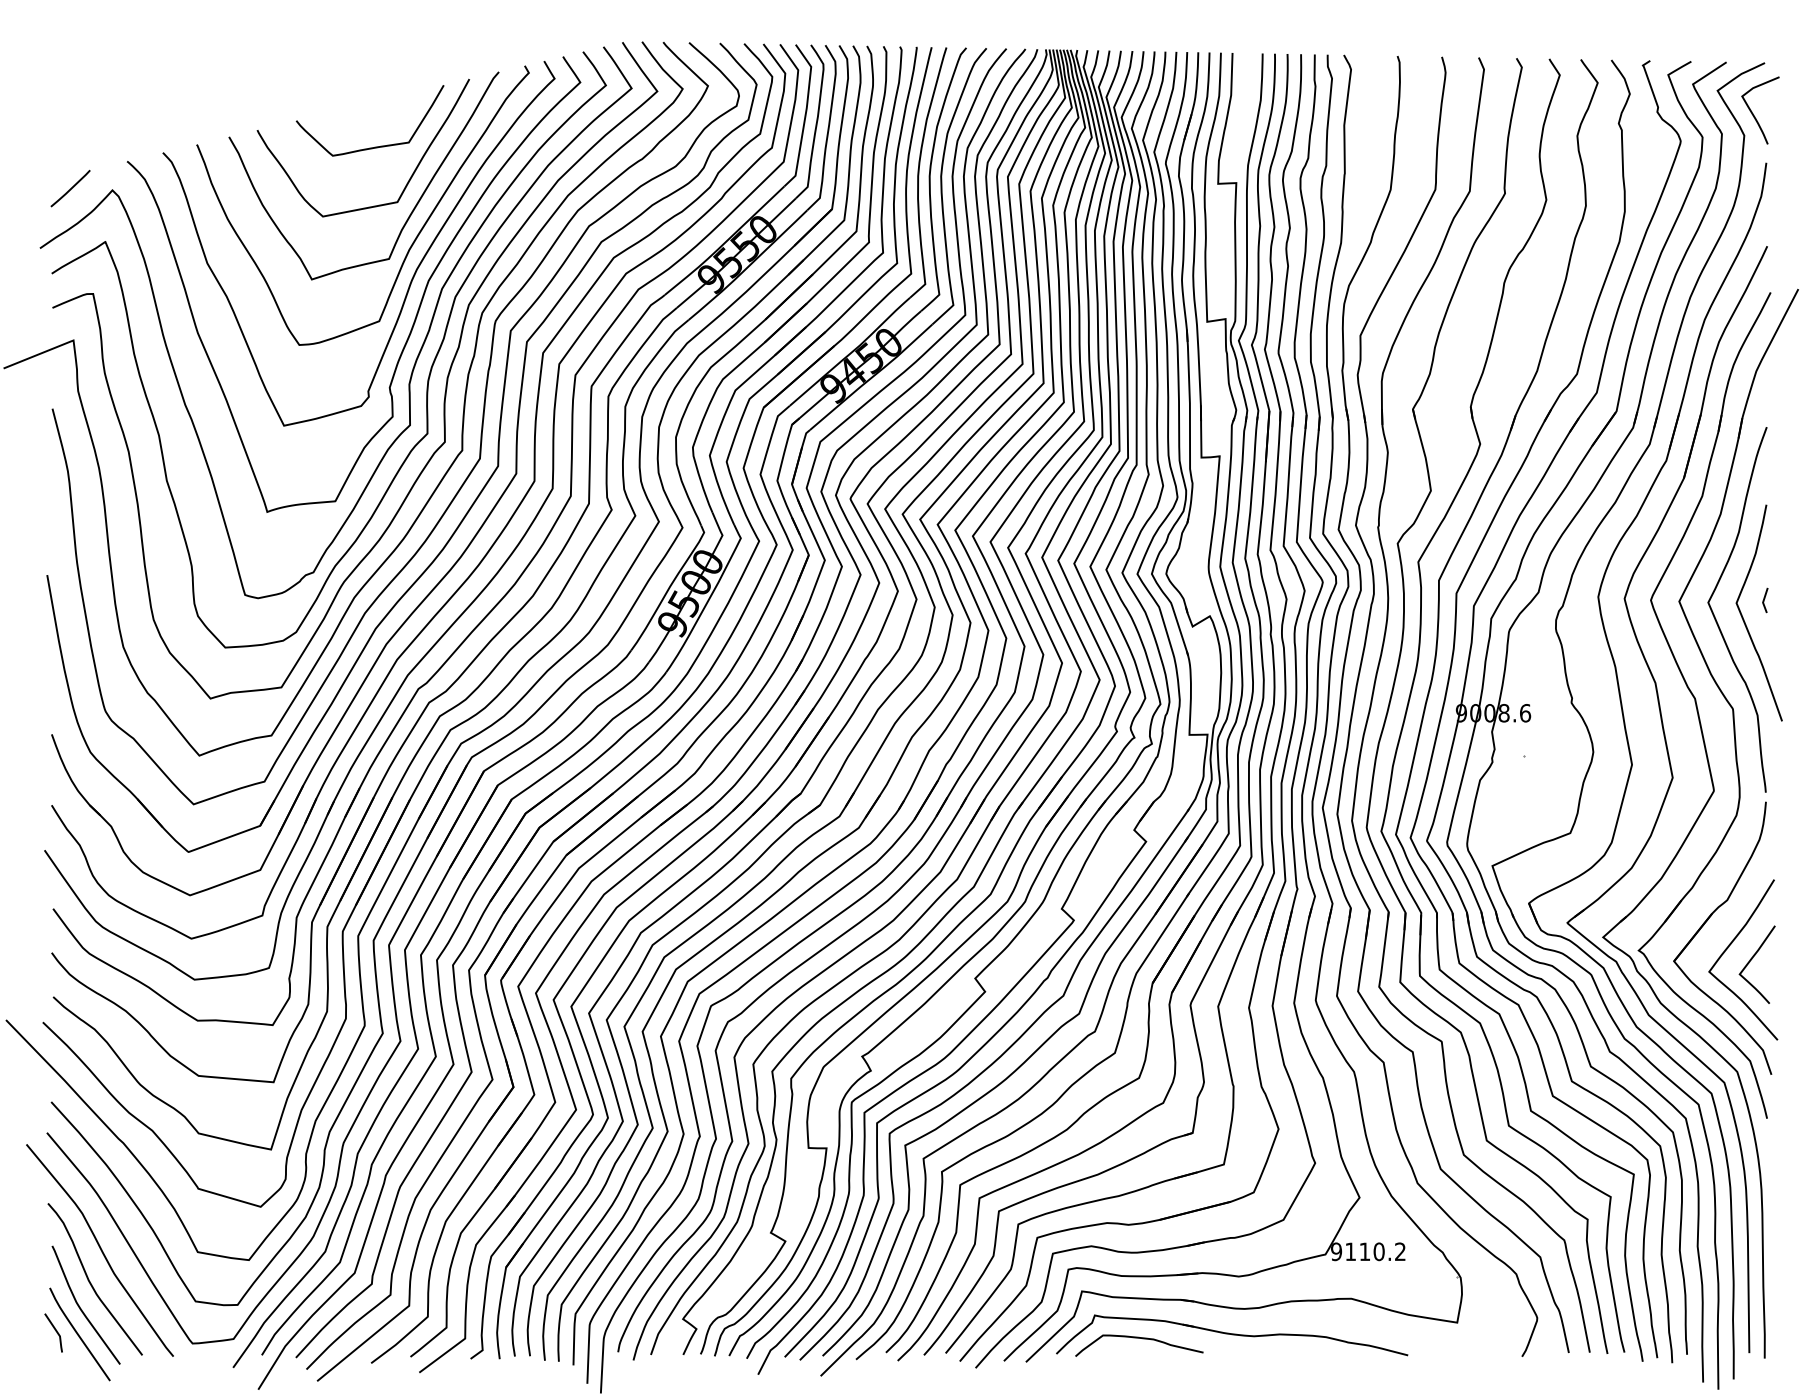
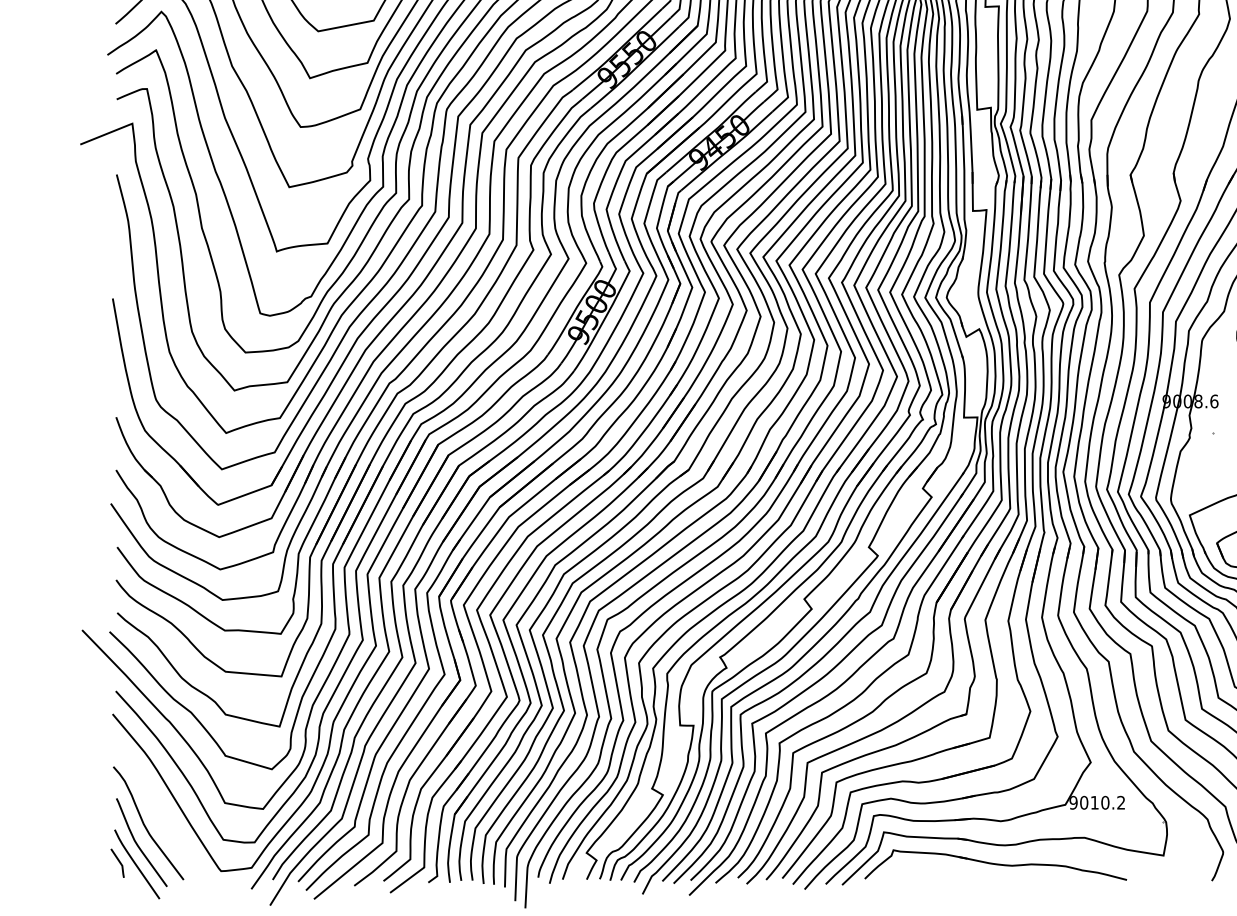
curve: (100, 1250) -> (152, 801), removed
text: (1350, 1251) -> (1084, 802), 9110.2 -> 9010.2
curve: (1142, 1339) -> (929, 868), removed

